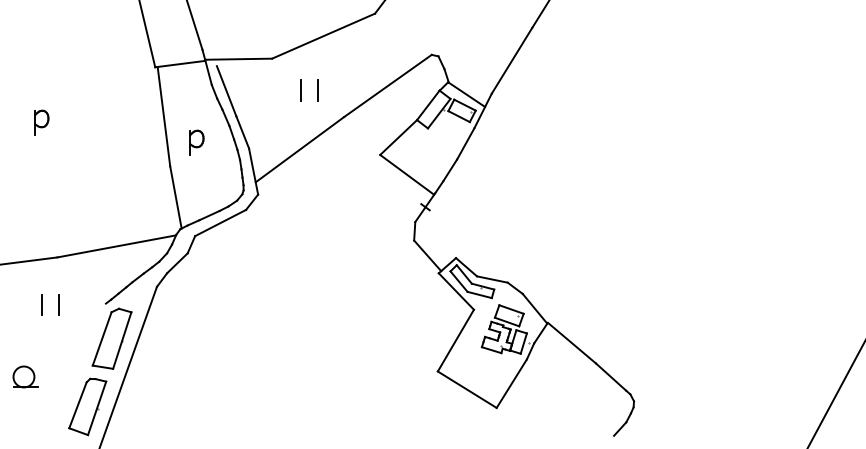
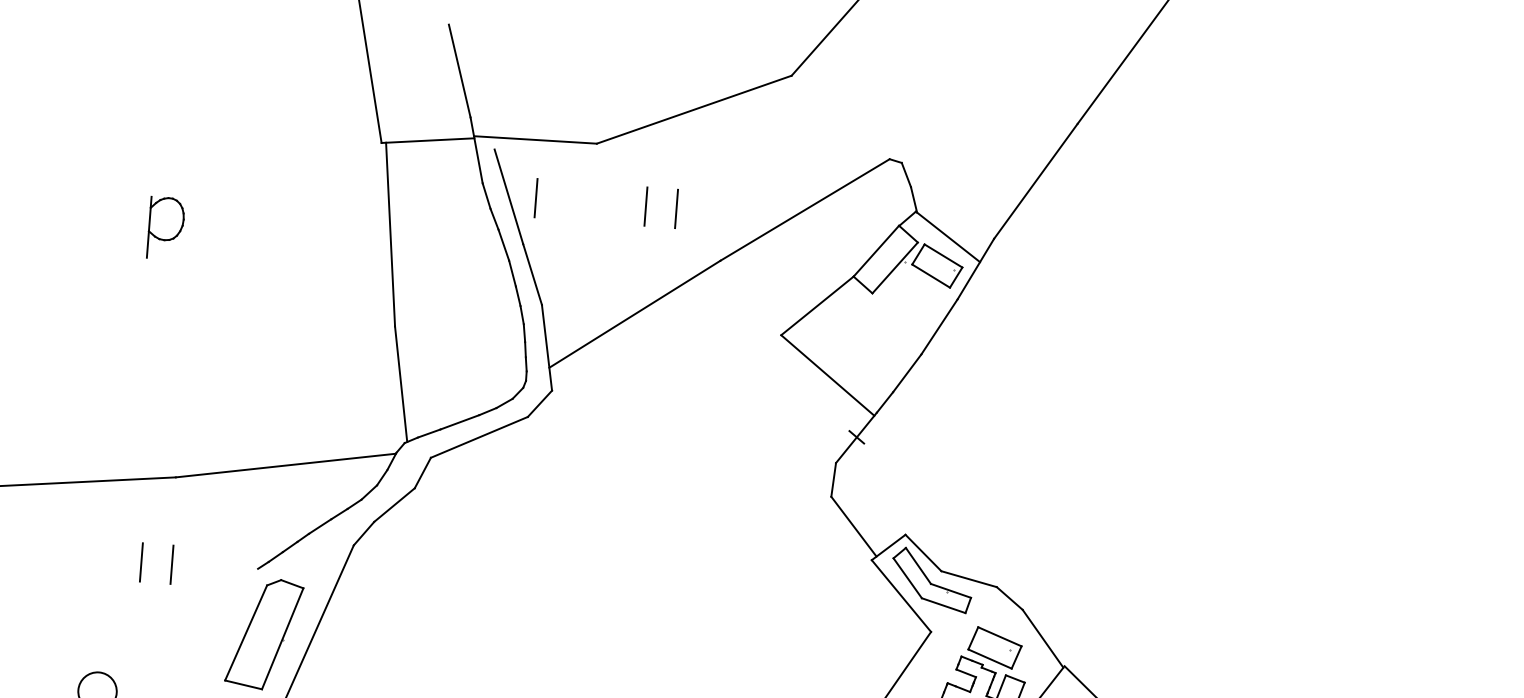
line: (240, 90) -> (534, 197), added
part: (41, 122) -> (165, 228), size x1.4
part: (196, 142) -> (446, 286), removed

